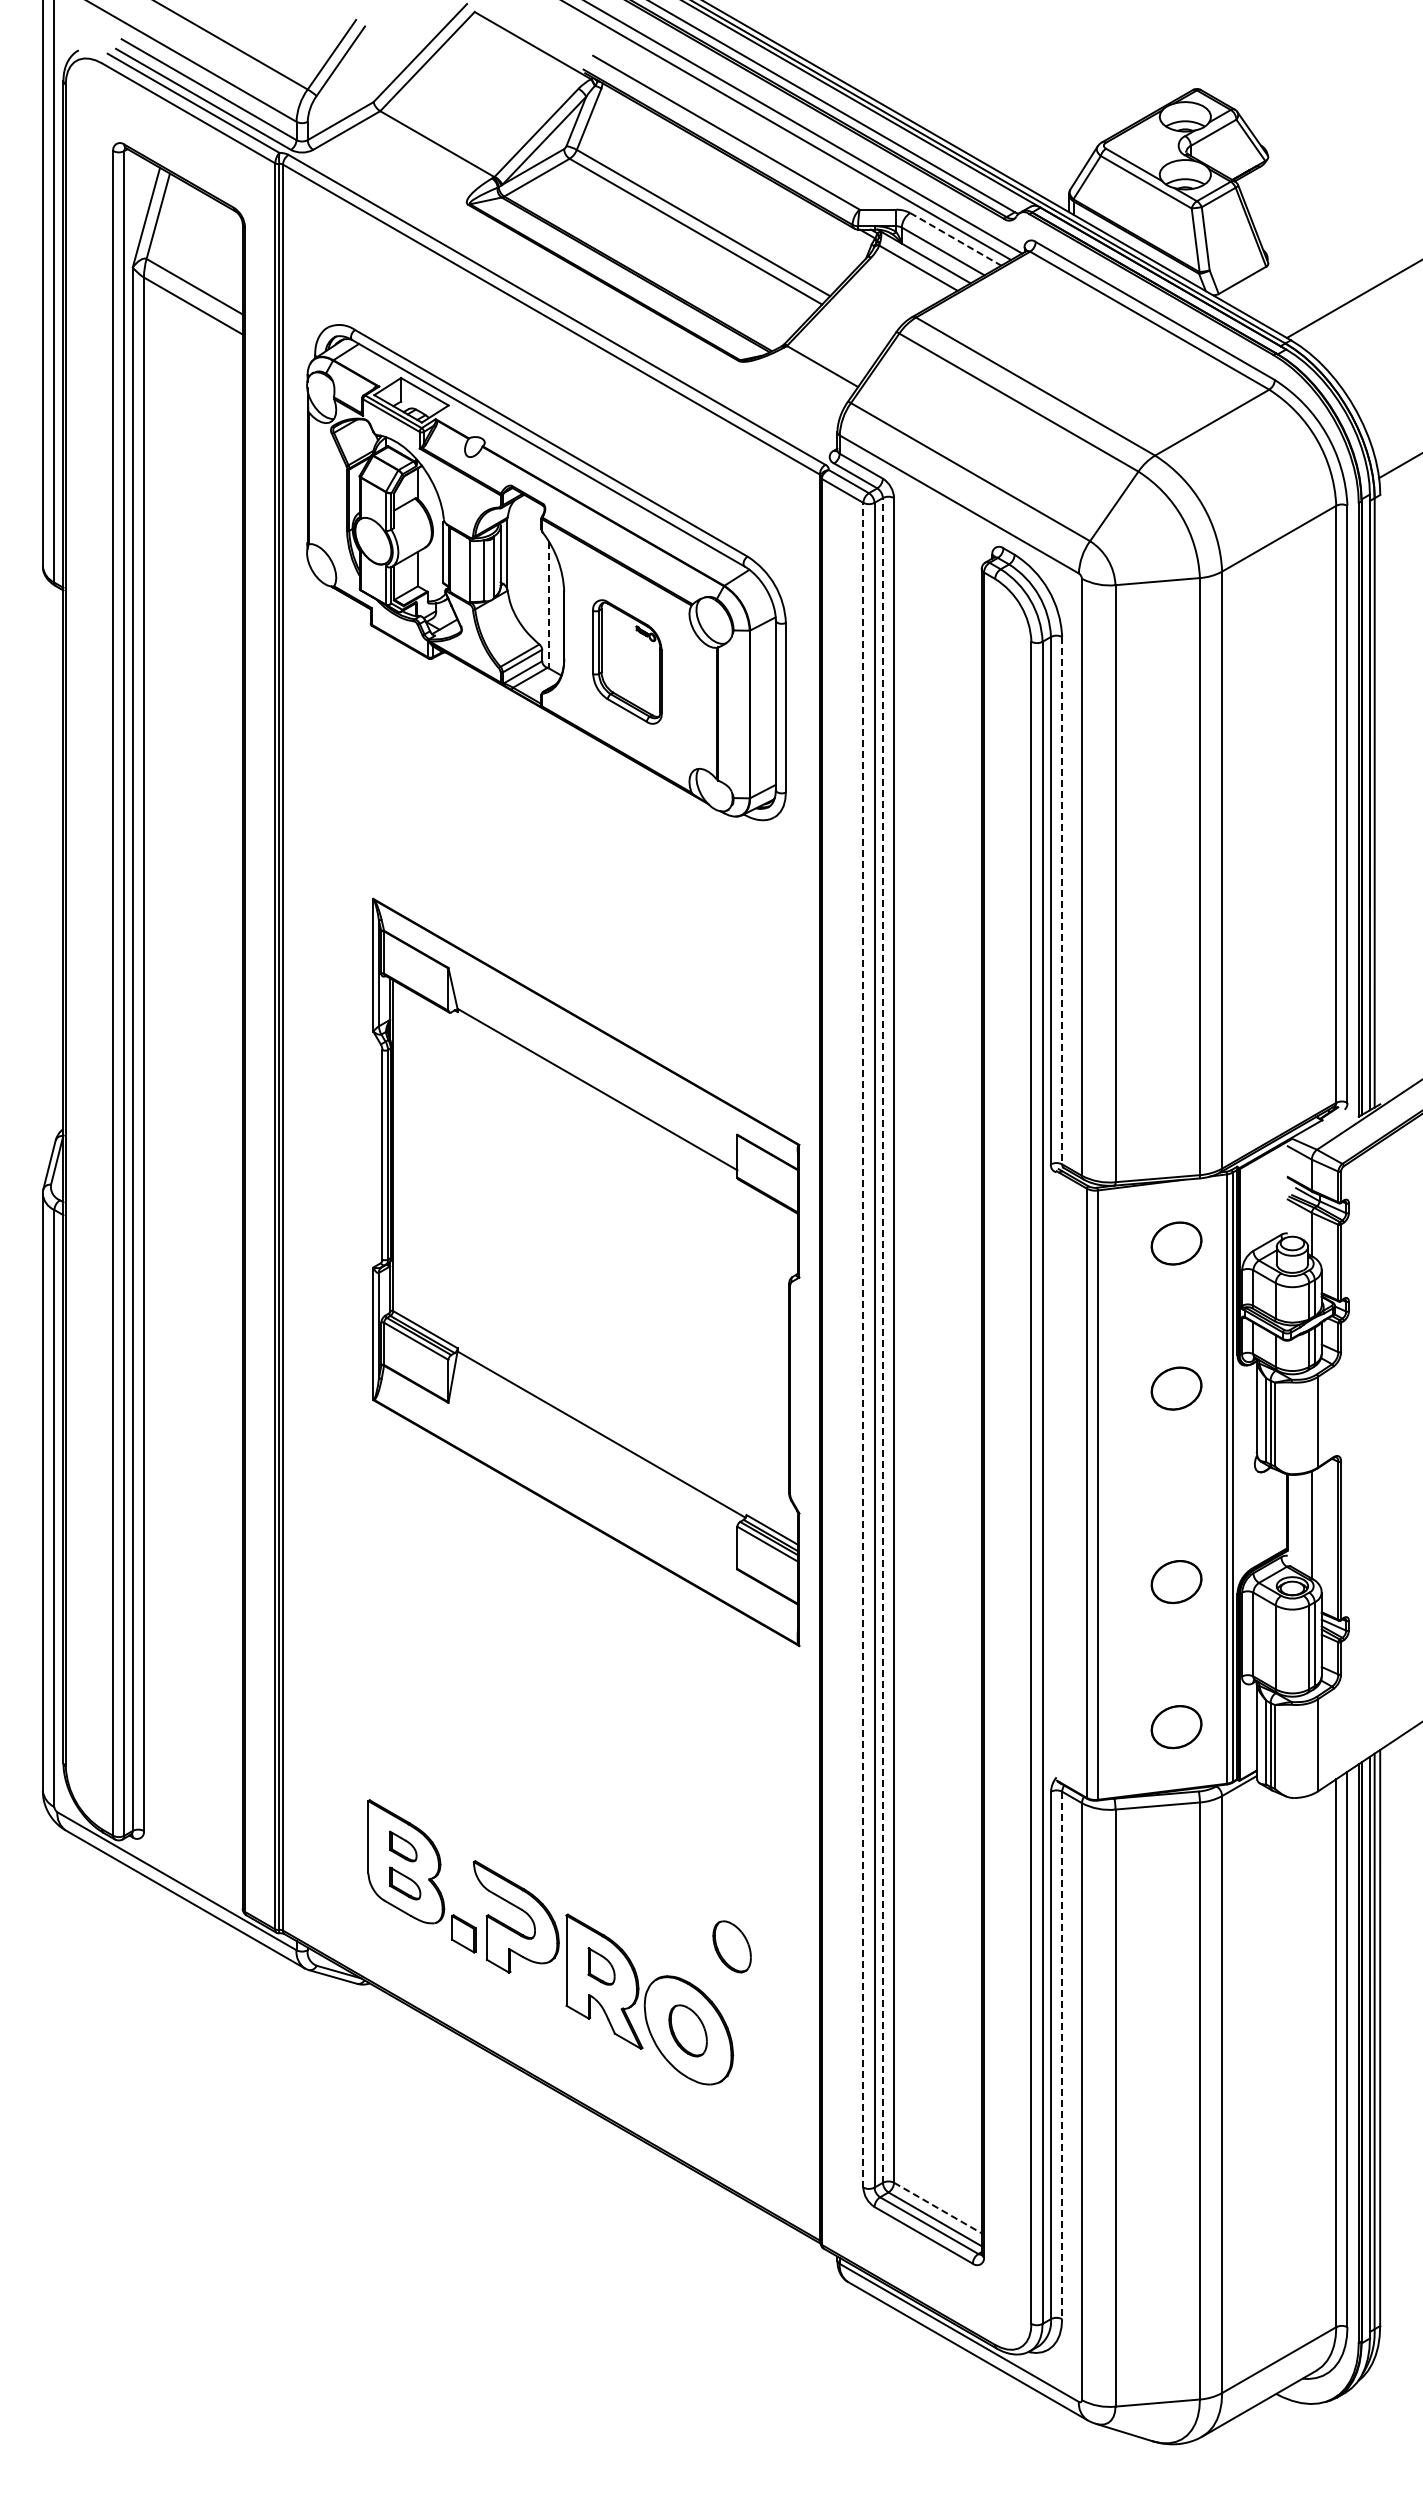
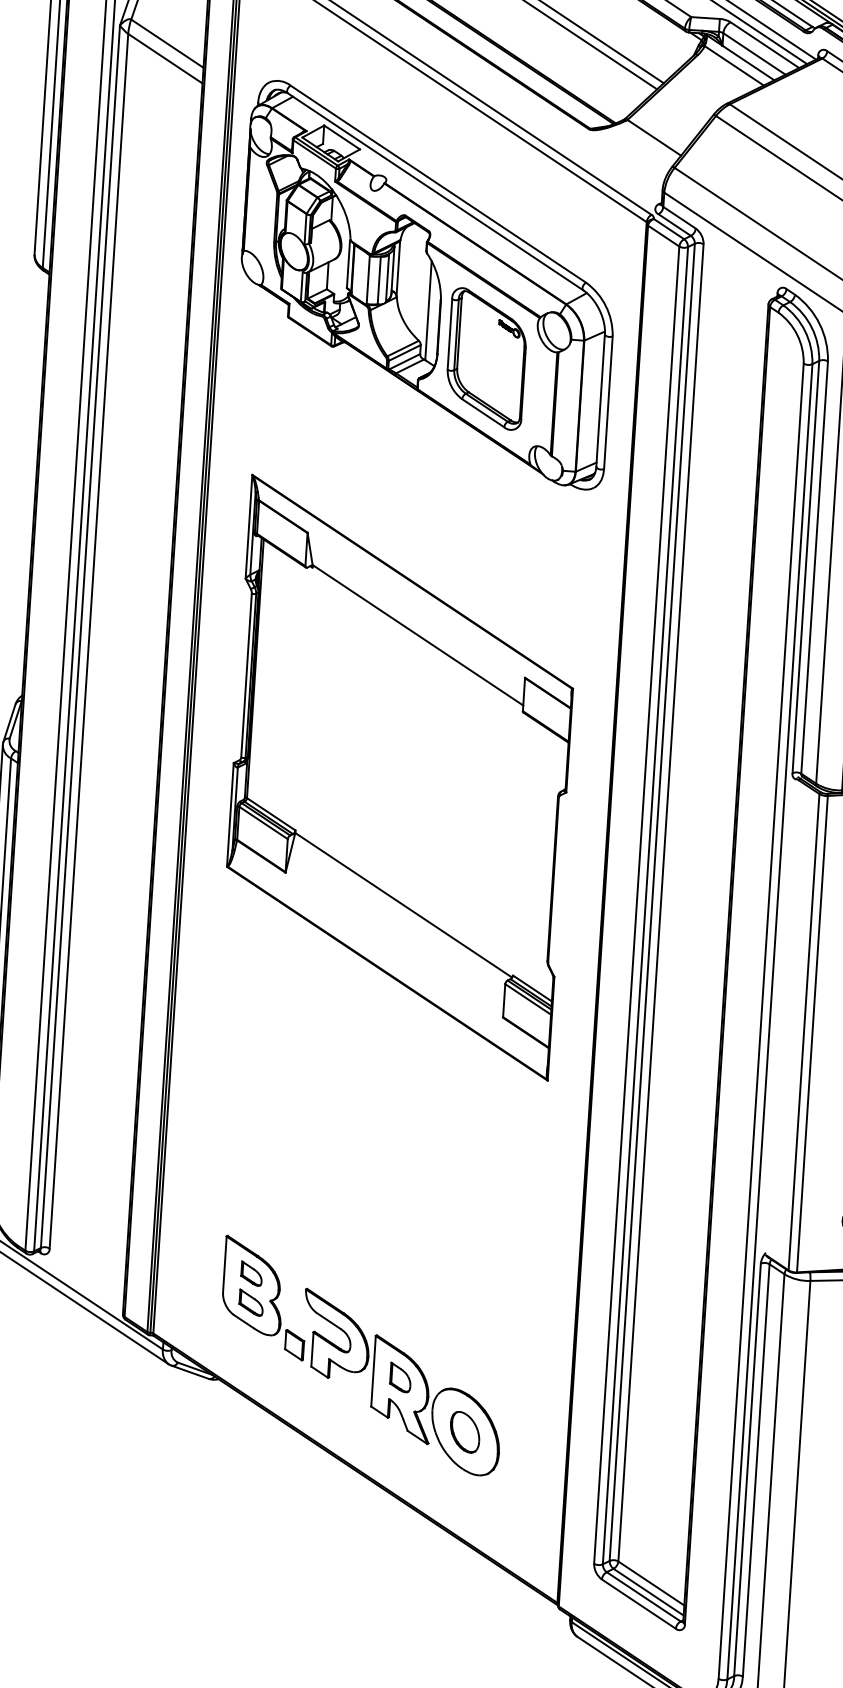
line: (955, 239) -> (764, 45), dashed -> solid
line: (549, 605) -> (428, 310), dashed -> solid
part: (627, 661) -> (486, 358), size x1.43
line: (1062, 900) -> (814, 567), dashed -> solid
part: (586, 1272) -> (400, 777), moved
line: (882, 1339) -> (651, 901), dashed -> solid
line: (863, 1344) -> (636, 904), dashed -> solid
part: (731, 1946) -> (503, 1368), removed
line: (1062, 2055) -> (756, 1470), dashed -> solid
line: (937, 2208) -> (651, 1583), dashed -> solid

